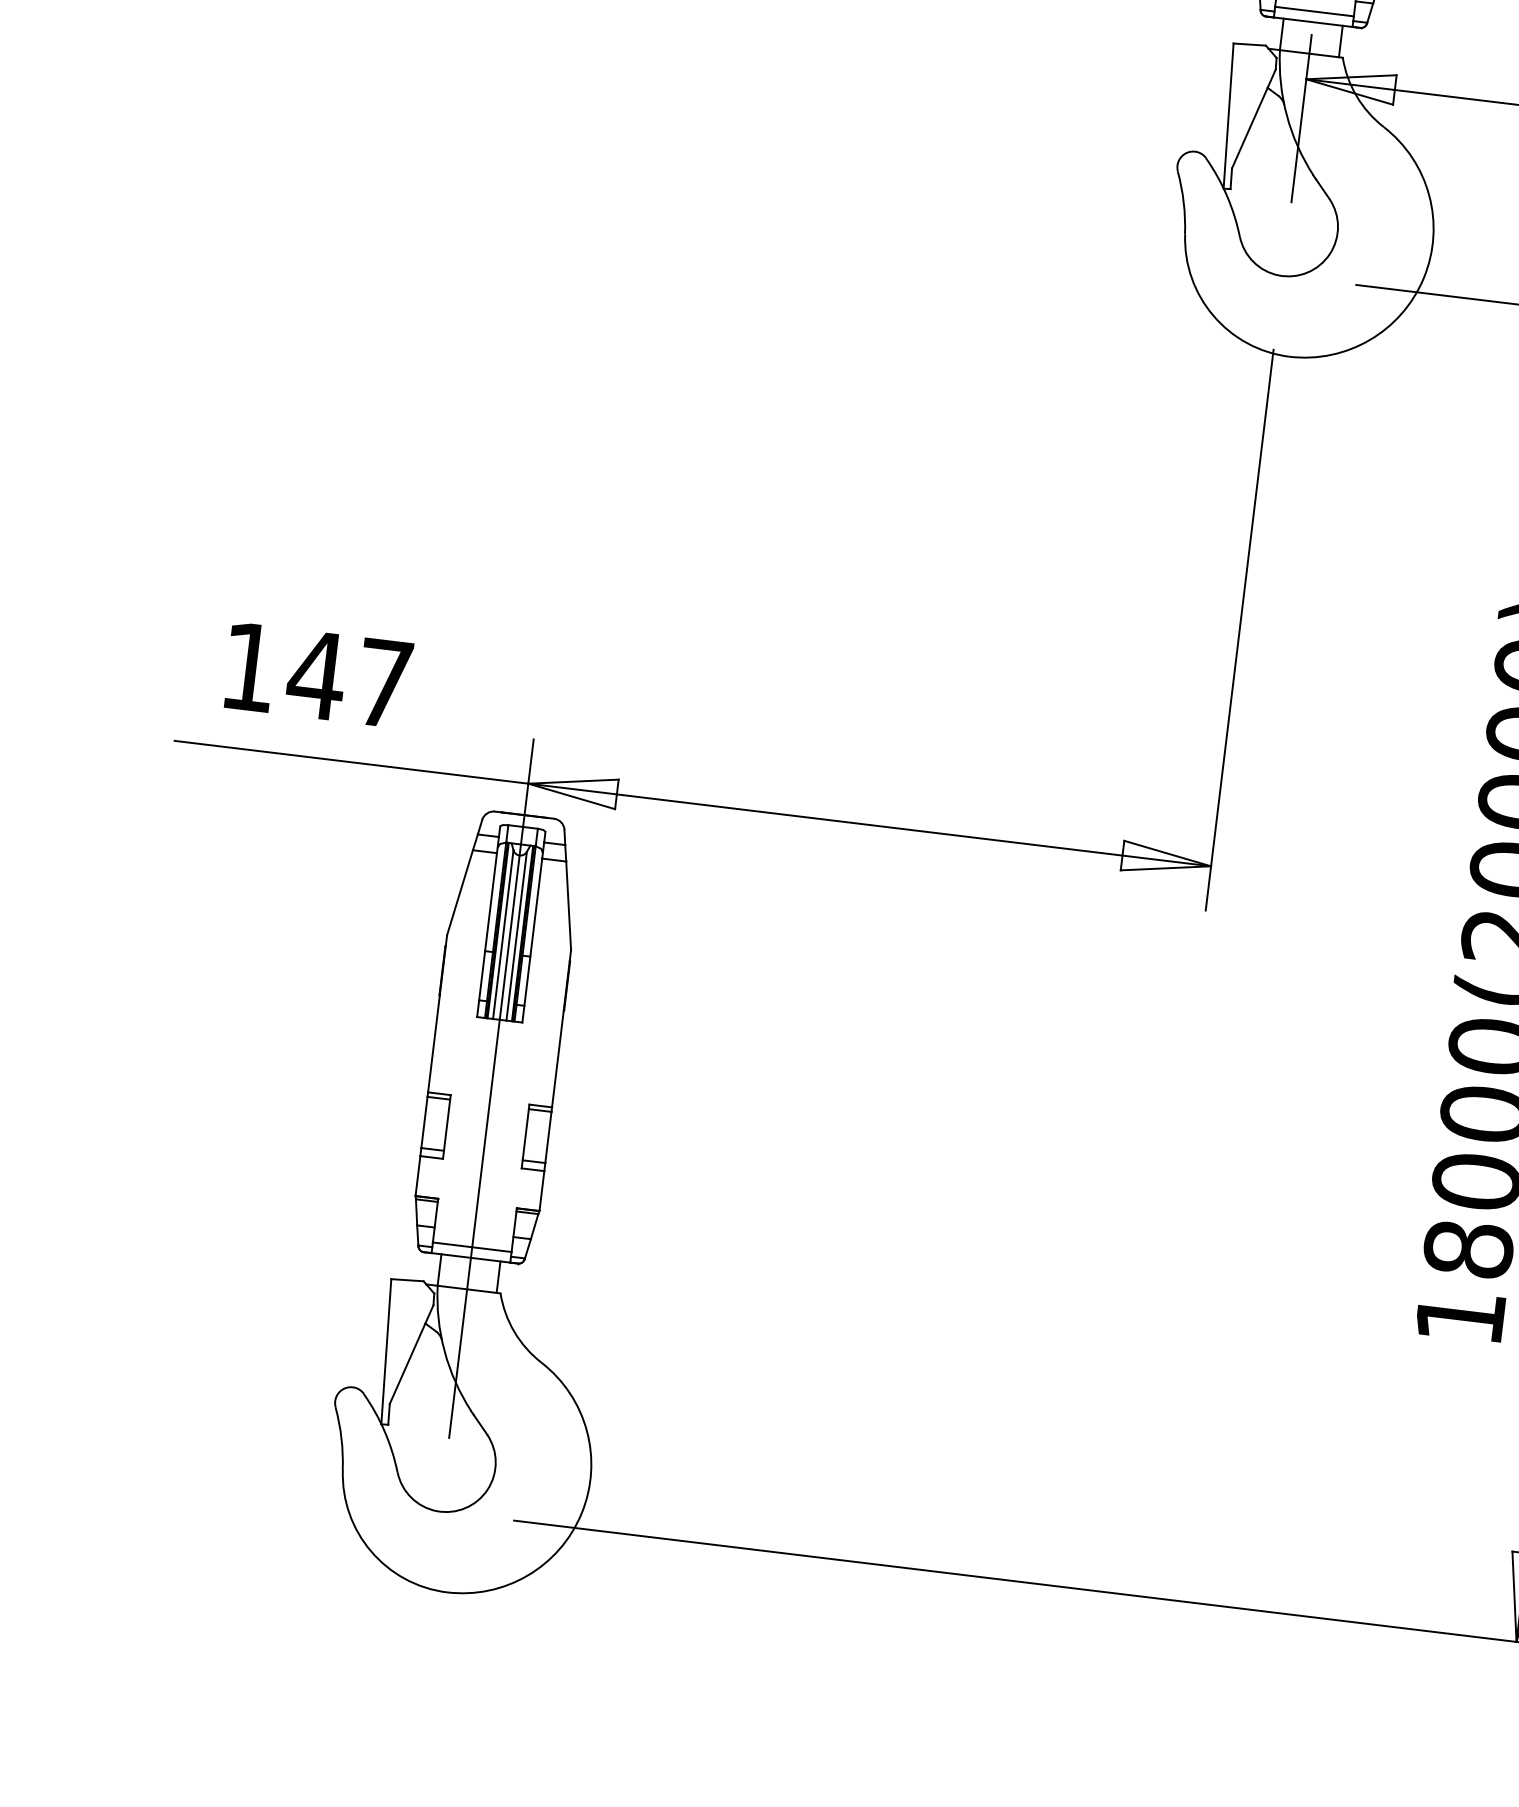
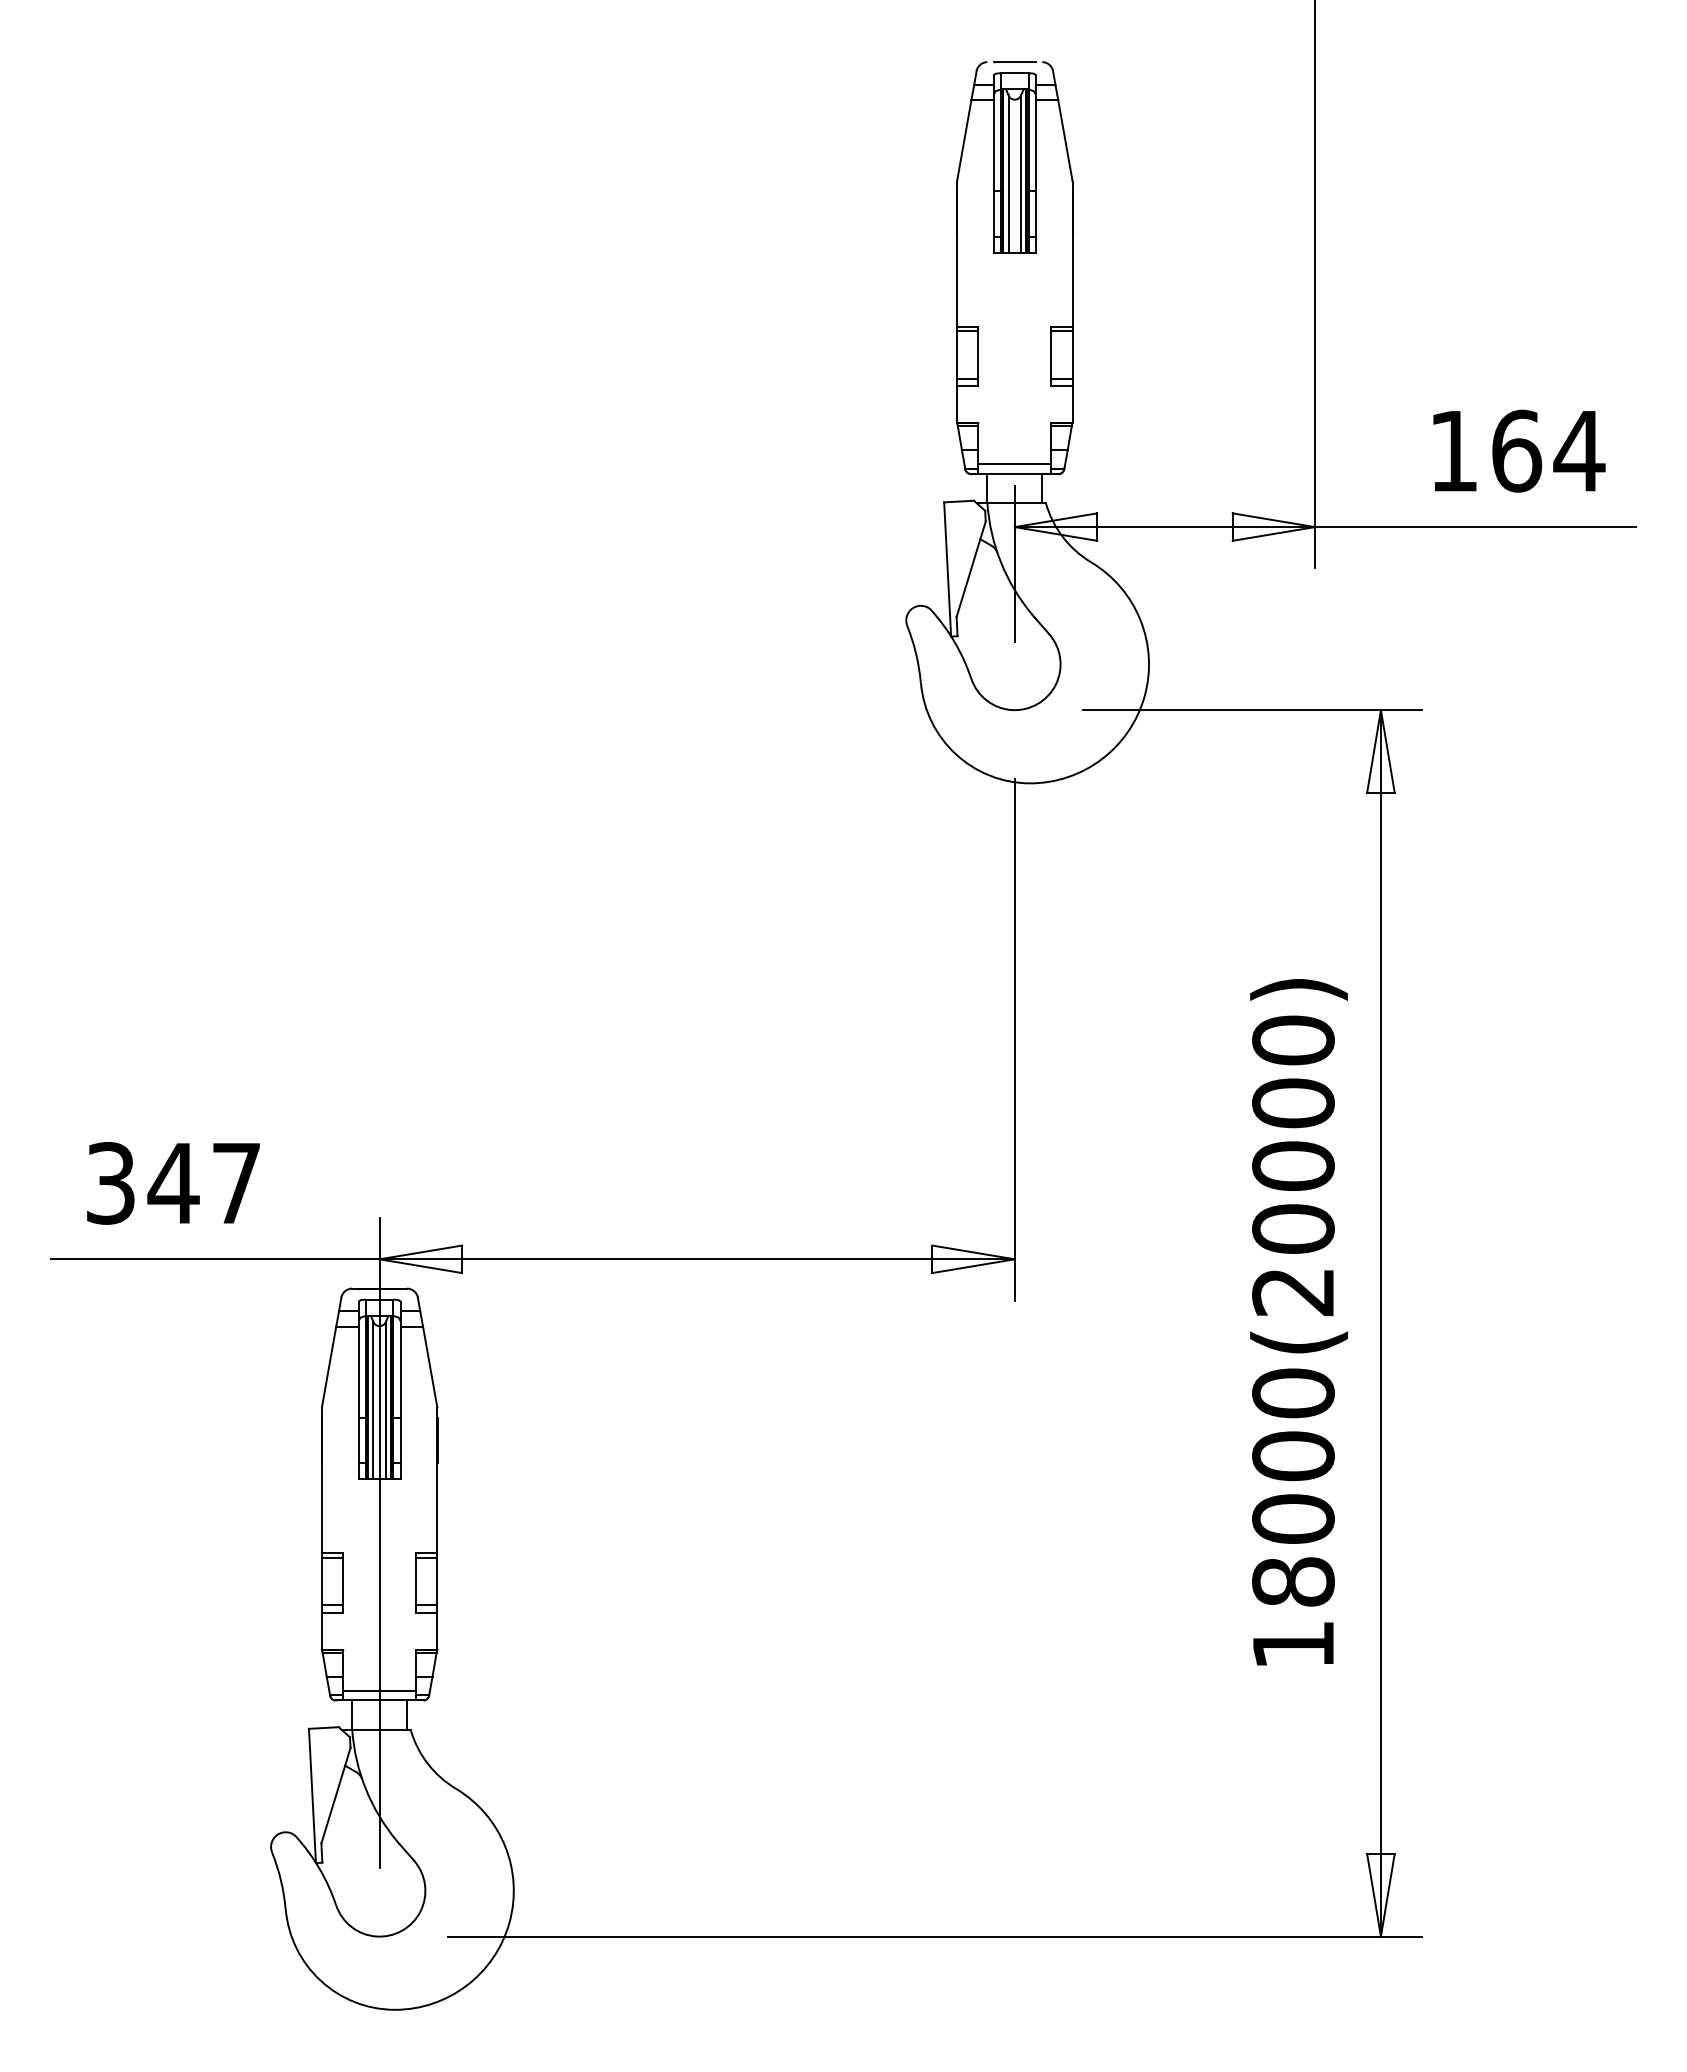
text: (248, 667) -> (110, 1183), 147 -> 347

